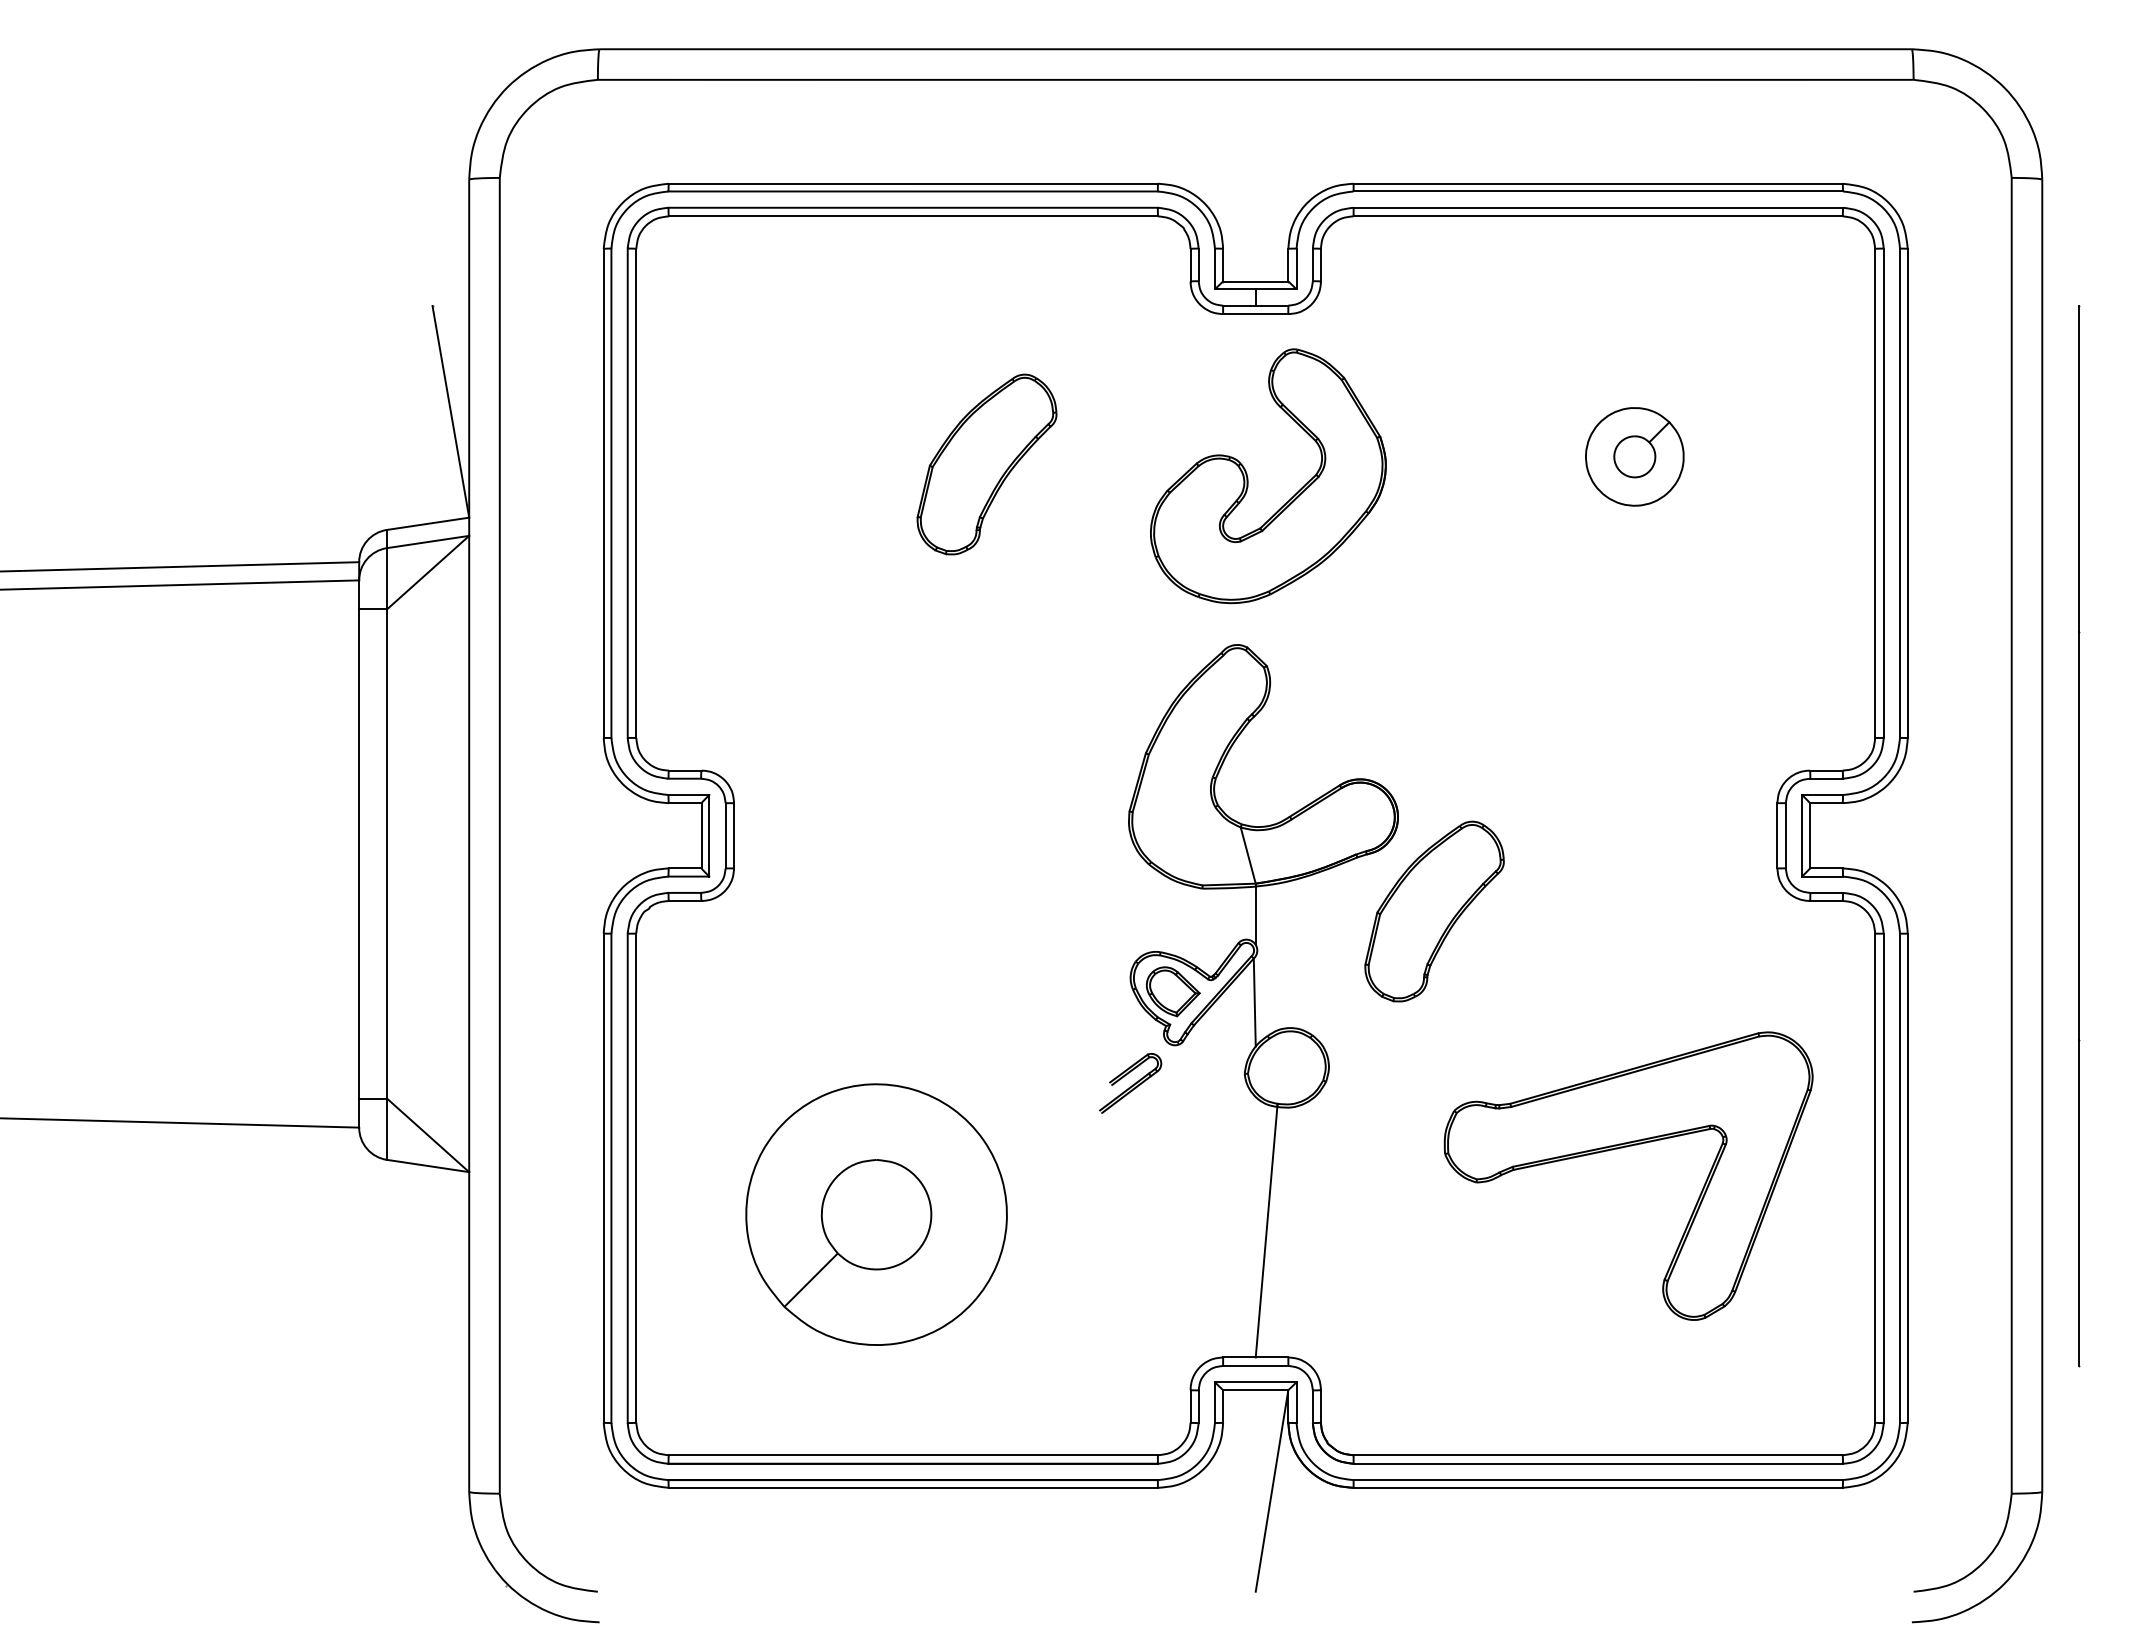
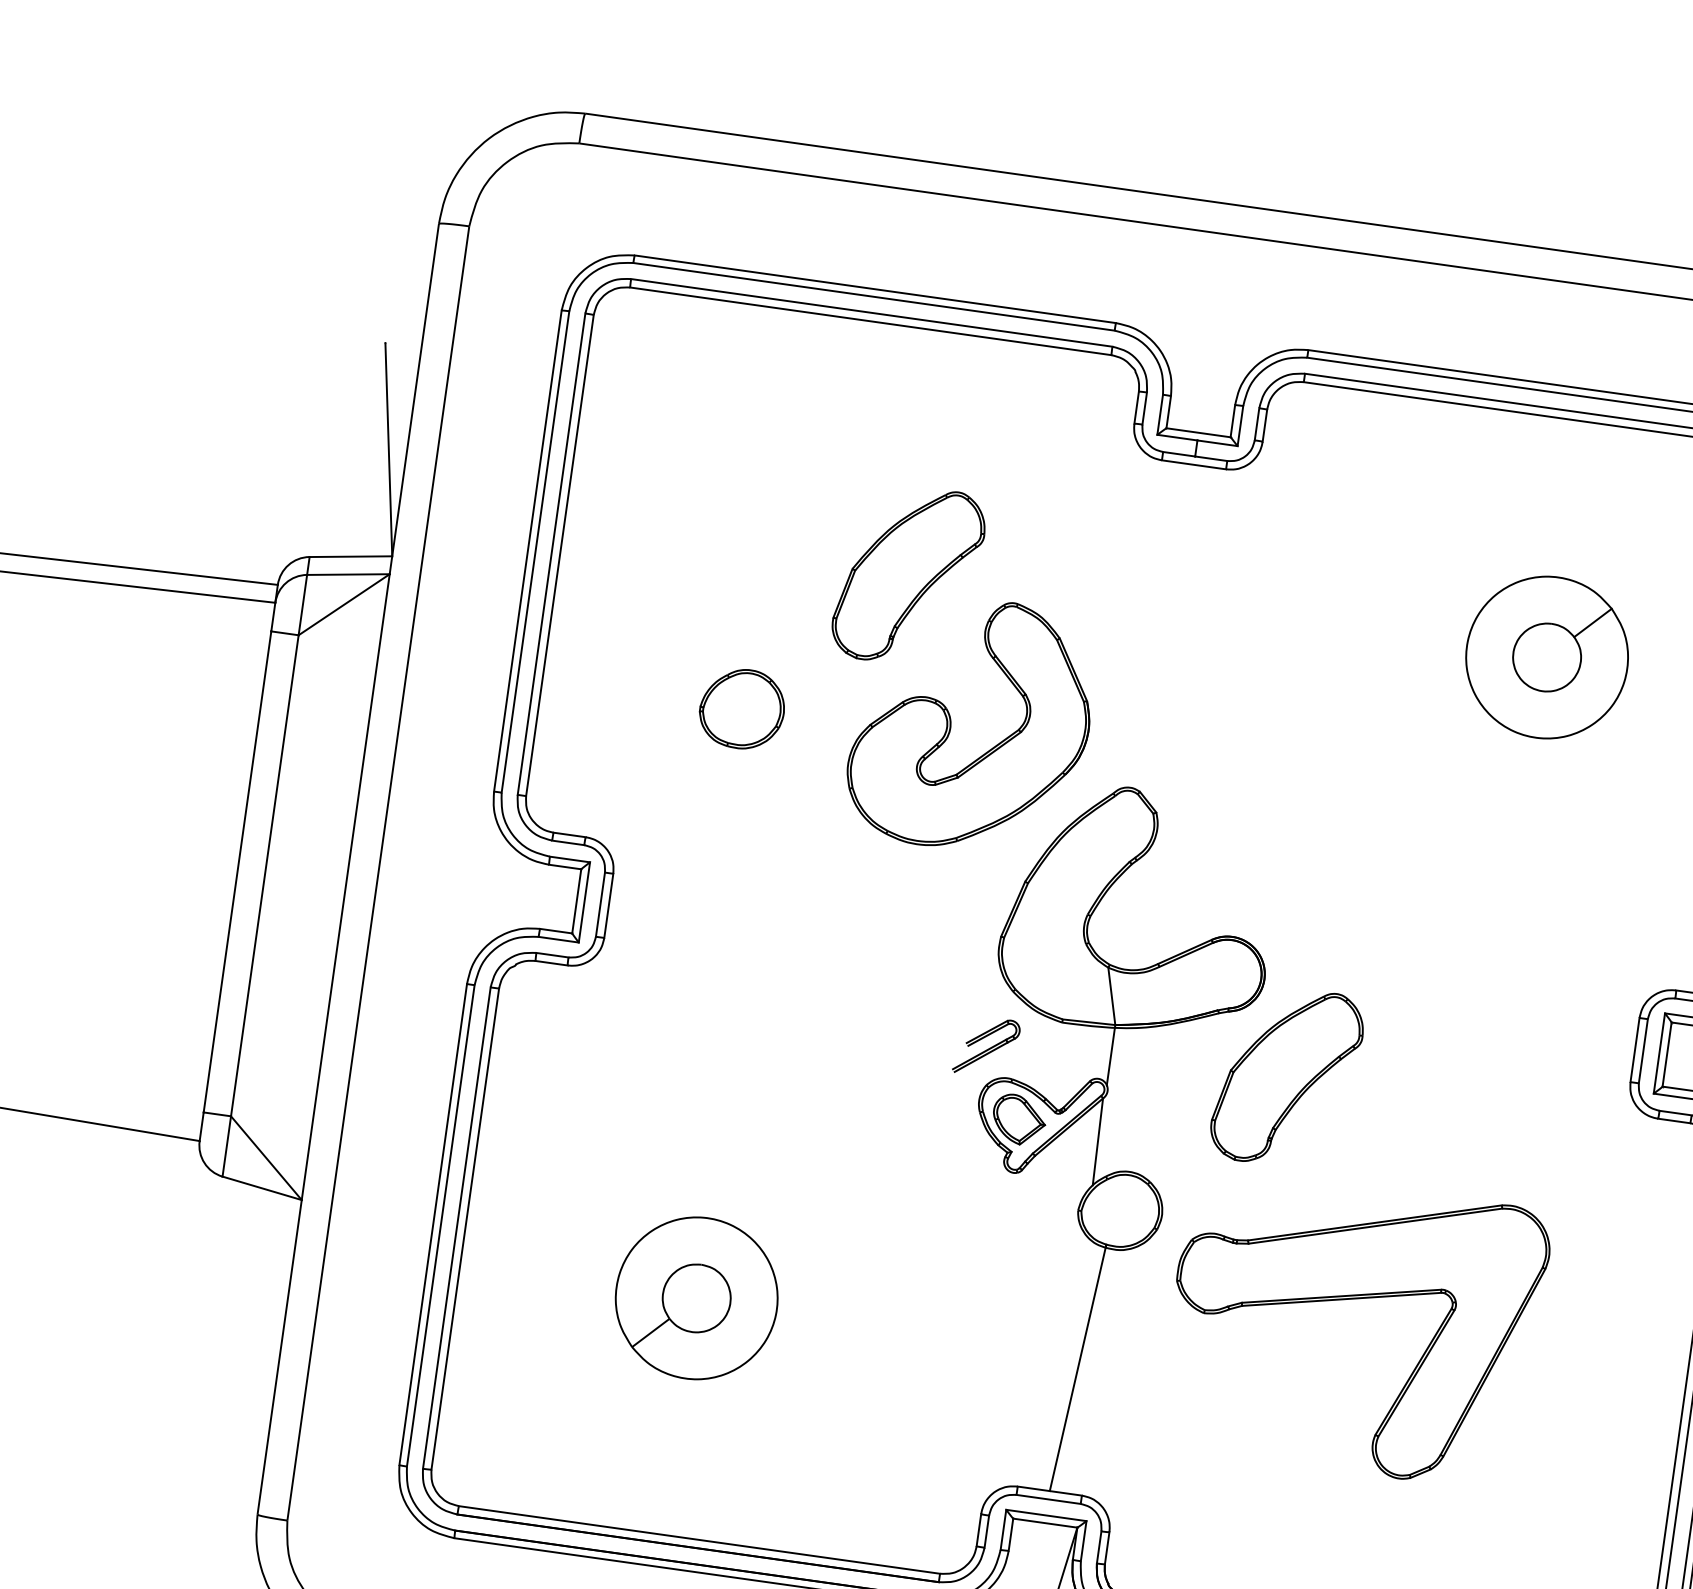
part: (1634, 456) -> (1546, 657), size x1.67
part: (1248, 477) -> (951, 723), moved
part: (839, 620) -> (742, 708), added
part: (1130, 1083) -> (986, 1046), moved
part: (1622, 1148) -> (1352, 1299), moved
part: (876, 1214) -> (696, 1298), size x0.62

